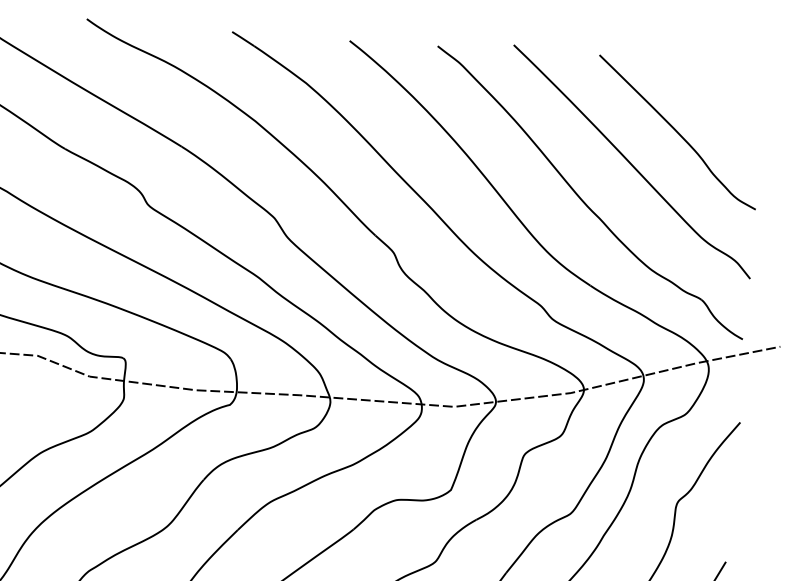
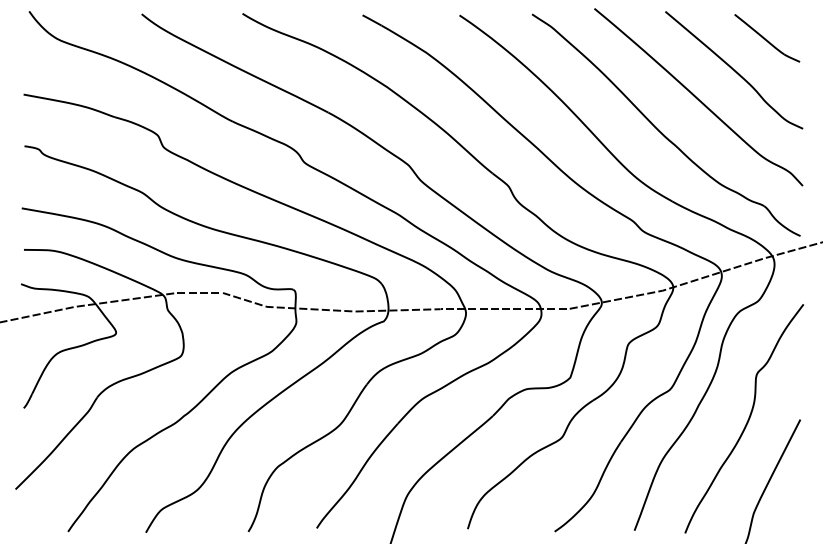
part: (720, 96) -> (767, 38), added

